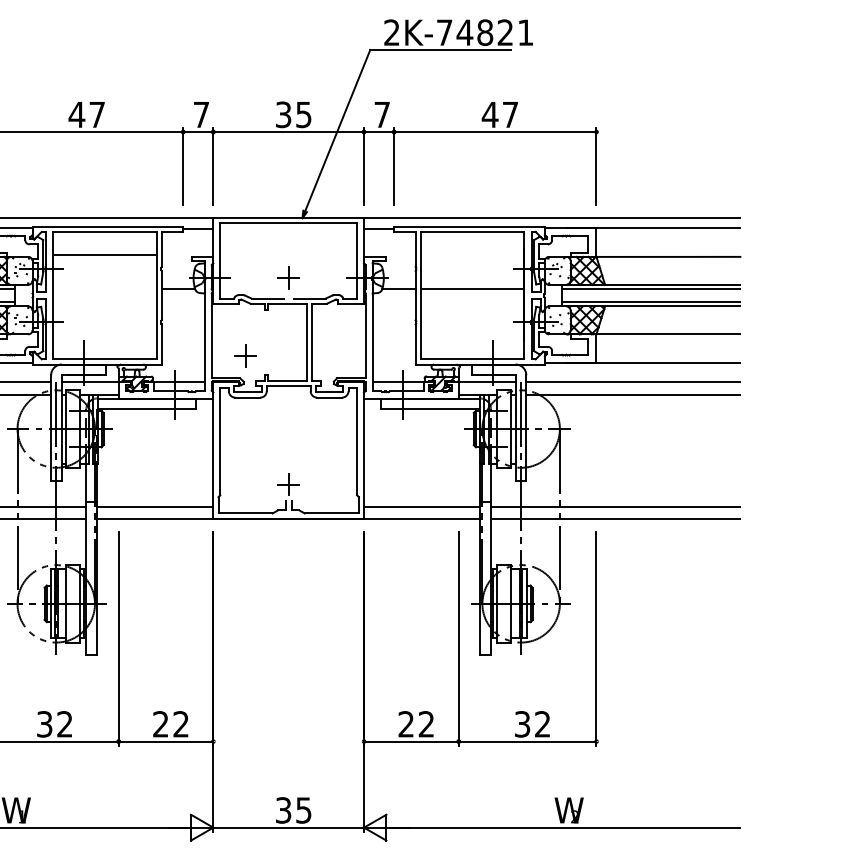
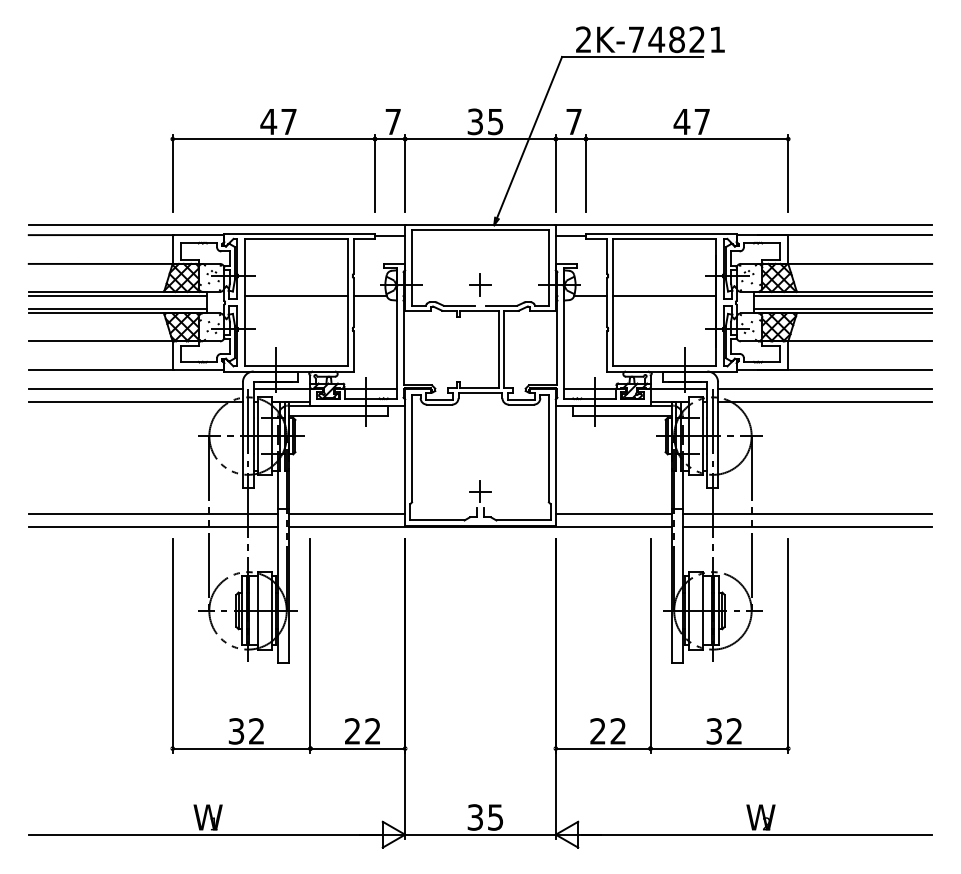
line: (104, 255) -> (296, 296), moved
part: (245, 355) -> (437, 362), removed

